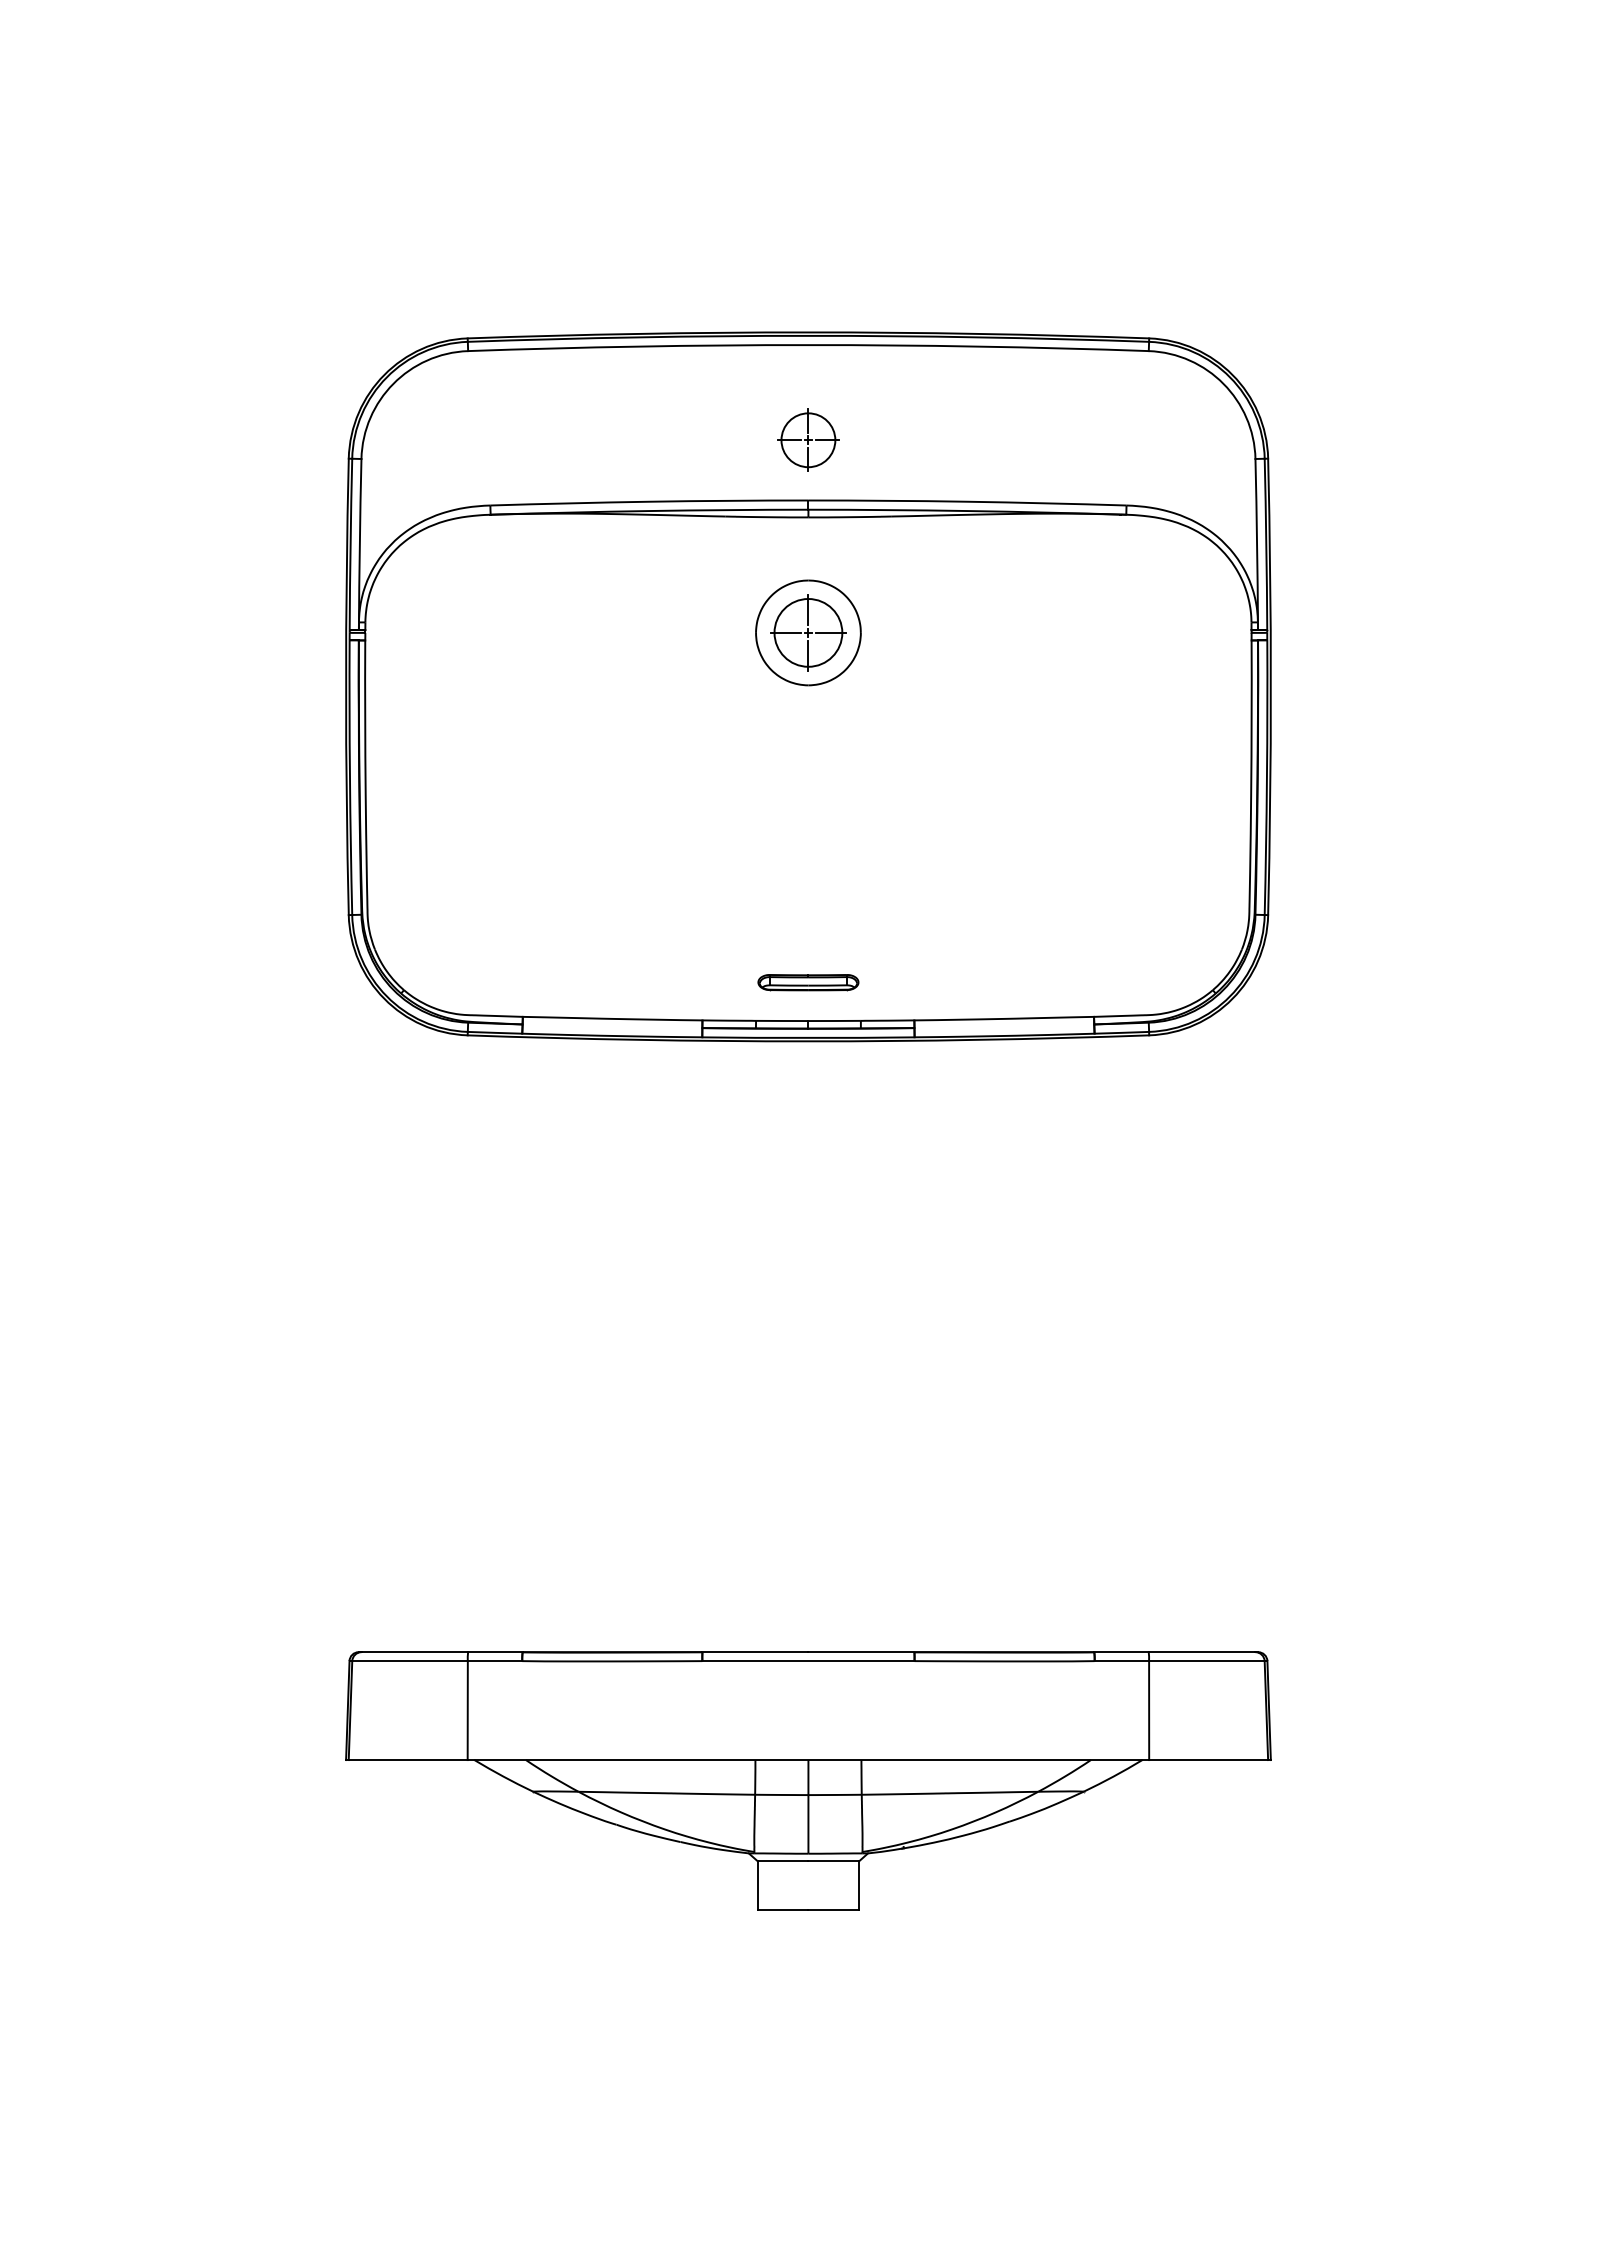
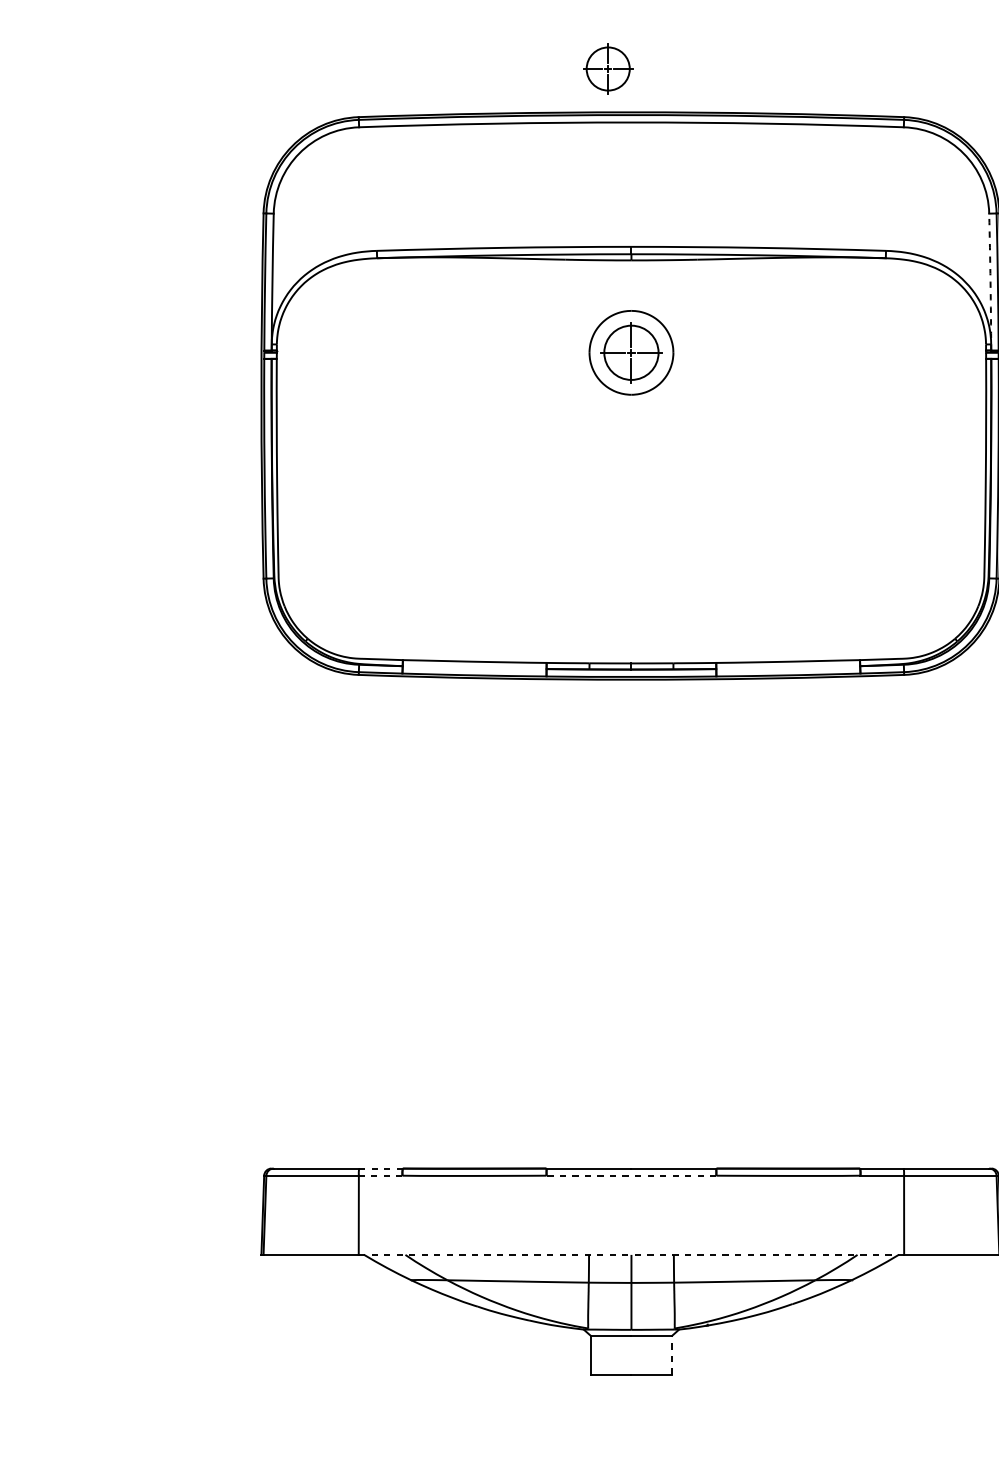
part: (808, 439) -> (608, 68), moved
arc: (1257, 544) -> (990, 282), solid -> dashed
part: (808, 982) -> (631, 632), removed
line: (495, 1652) -> (381, 1168), solid -> dashed
line: (494, 1661) -> (380, 1176), solid -> dashed
line: (807, 1661) -> (630, 1176), solid -> dashed
line: (808, 1760) -> (631, 1255), solid -> dashed
line: (859, 1884) -> (672, 1354), solid -> dashed

